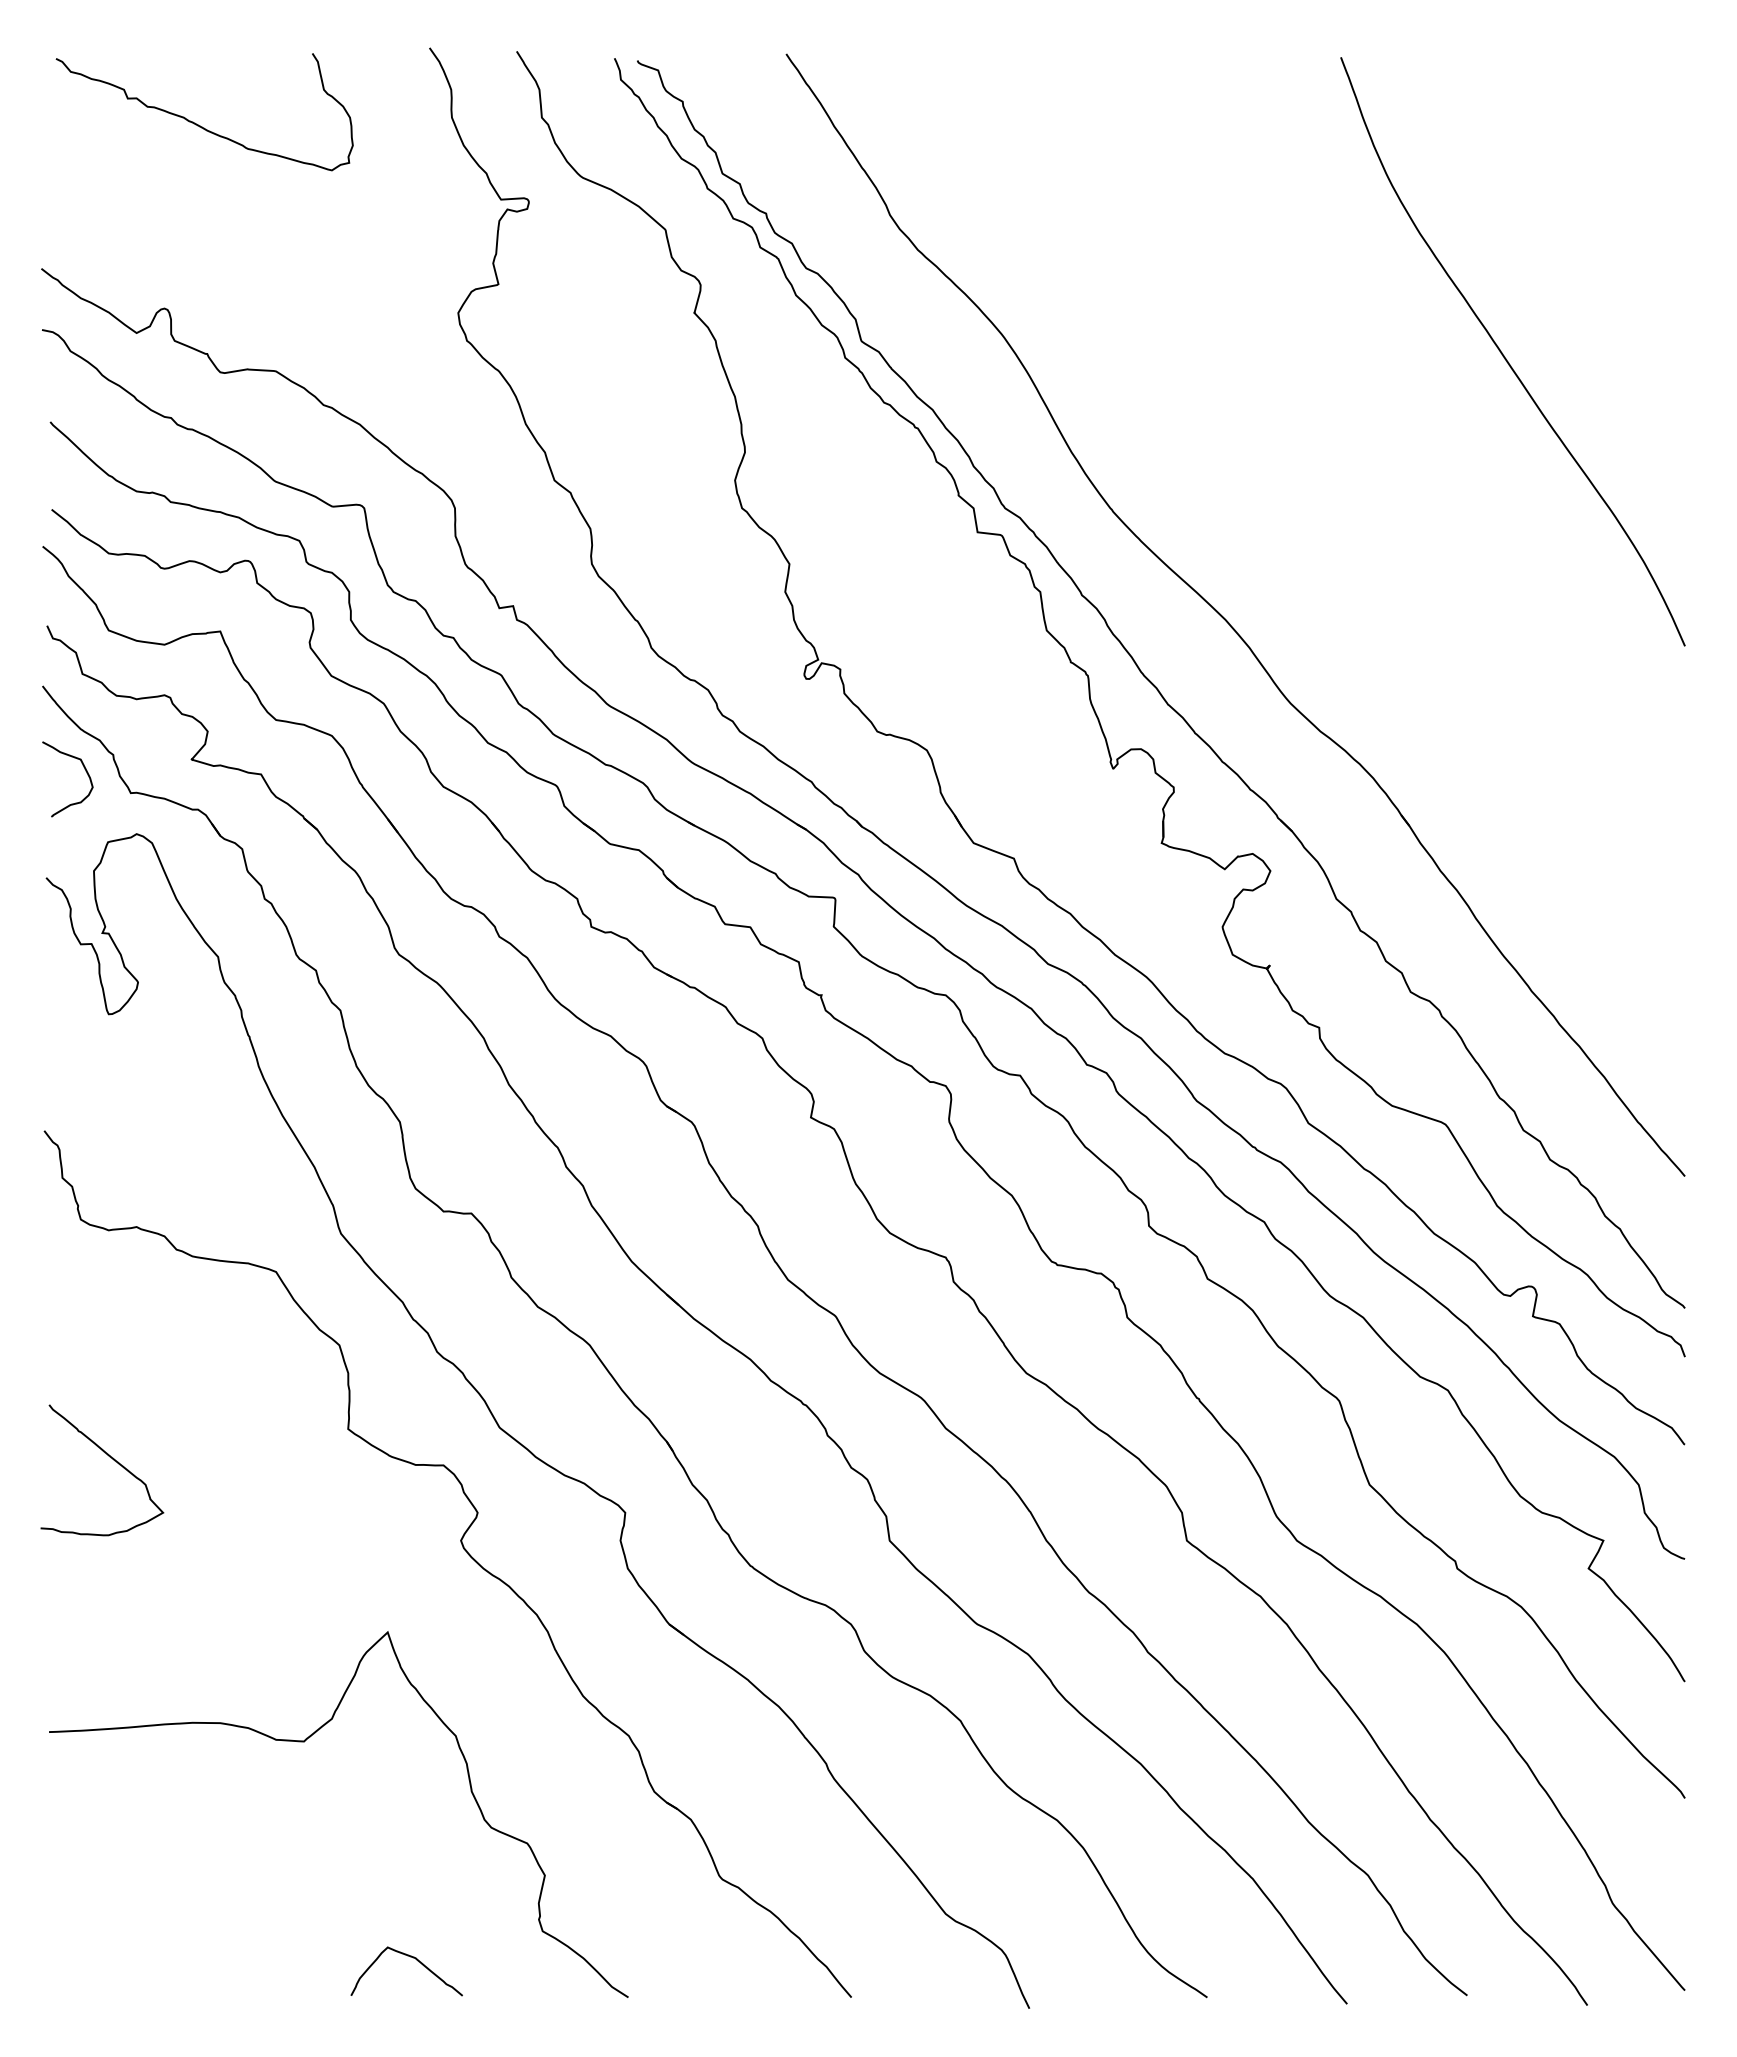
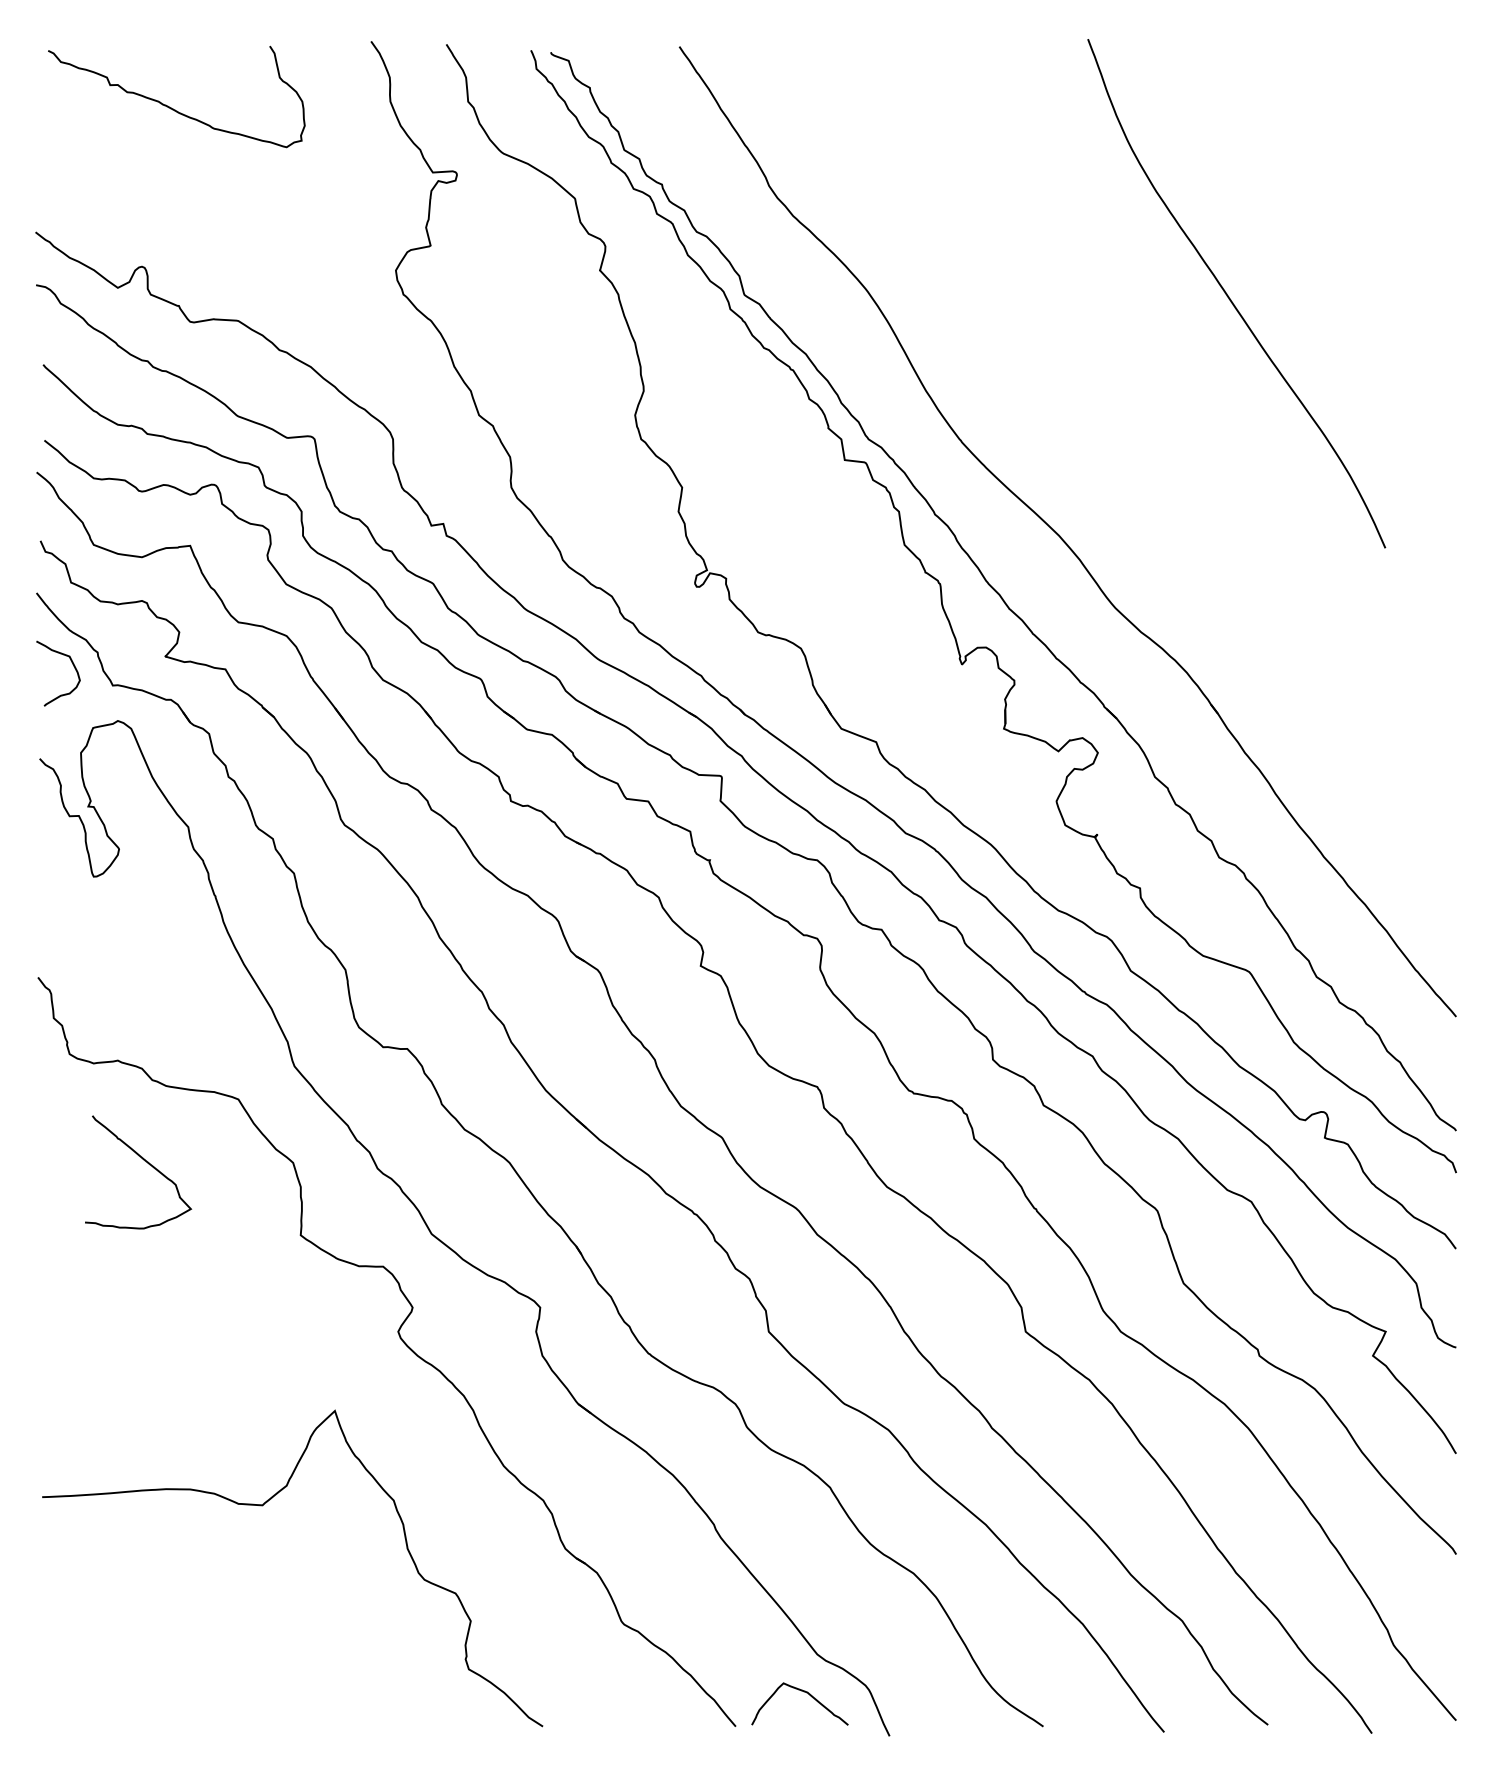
curve: (1504, 355) -> (1229, 296), moved
curve: (109, 1457) -> (144, 1161), moved
curve: (410, 1957) -> (803, 1692), moved

